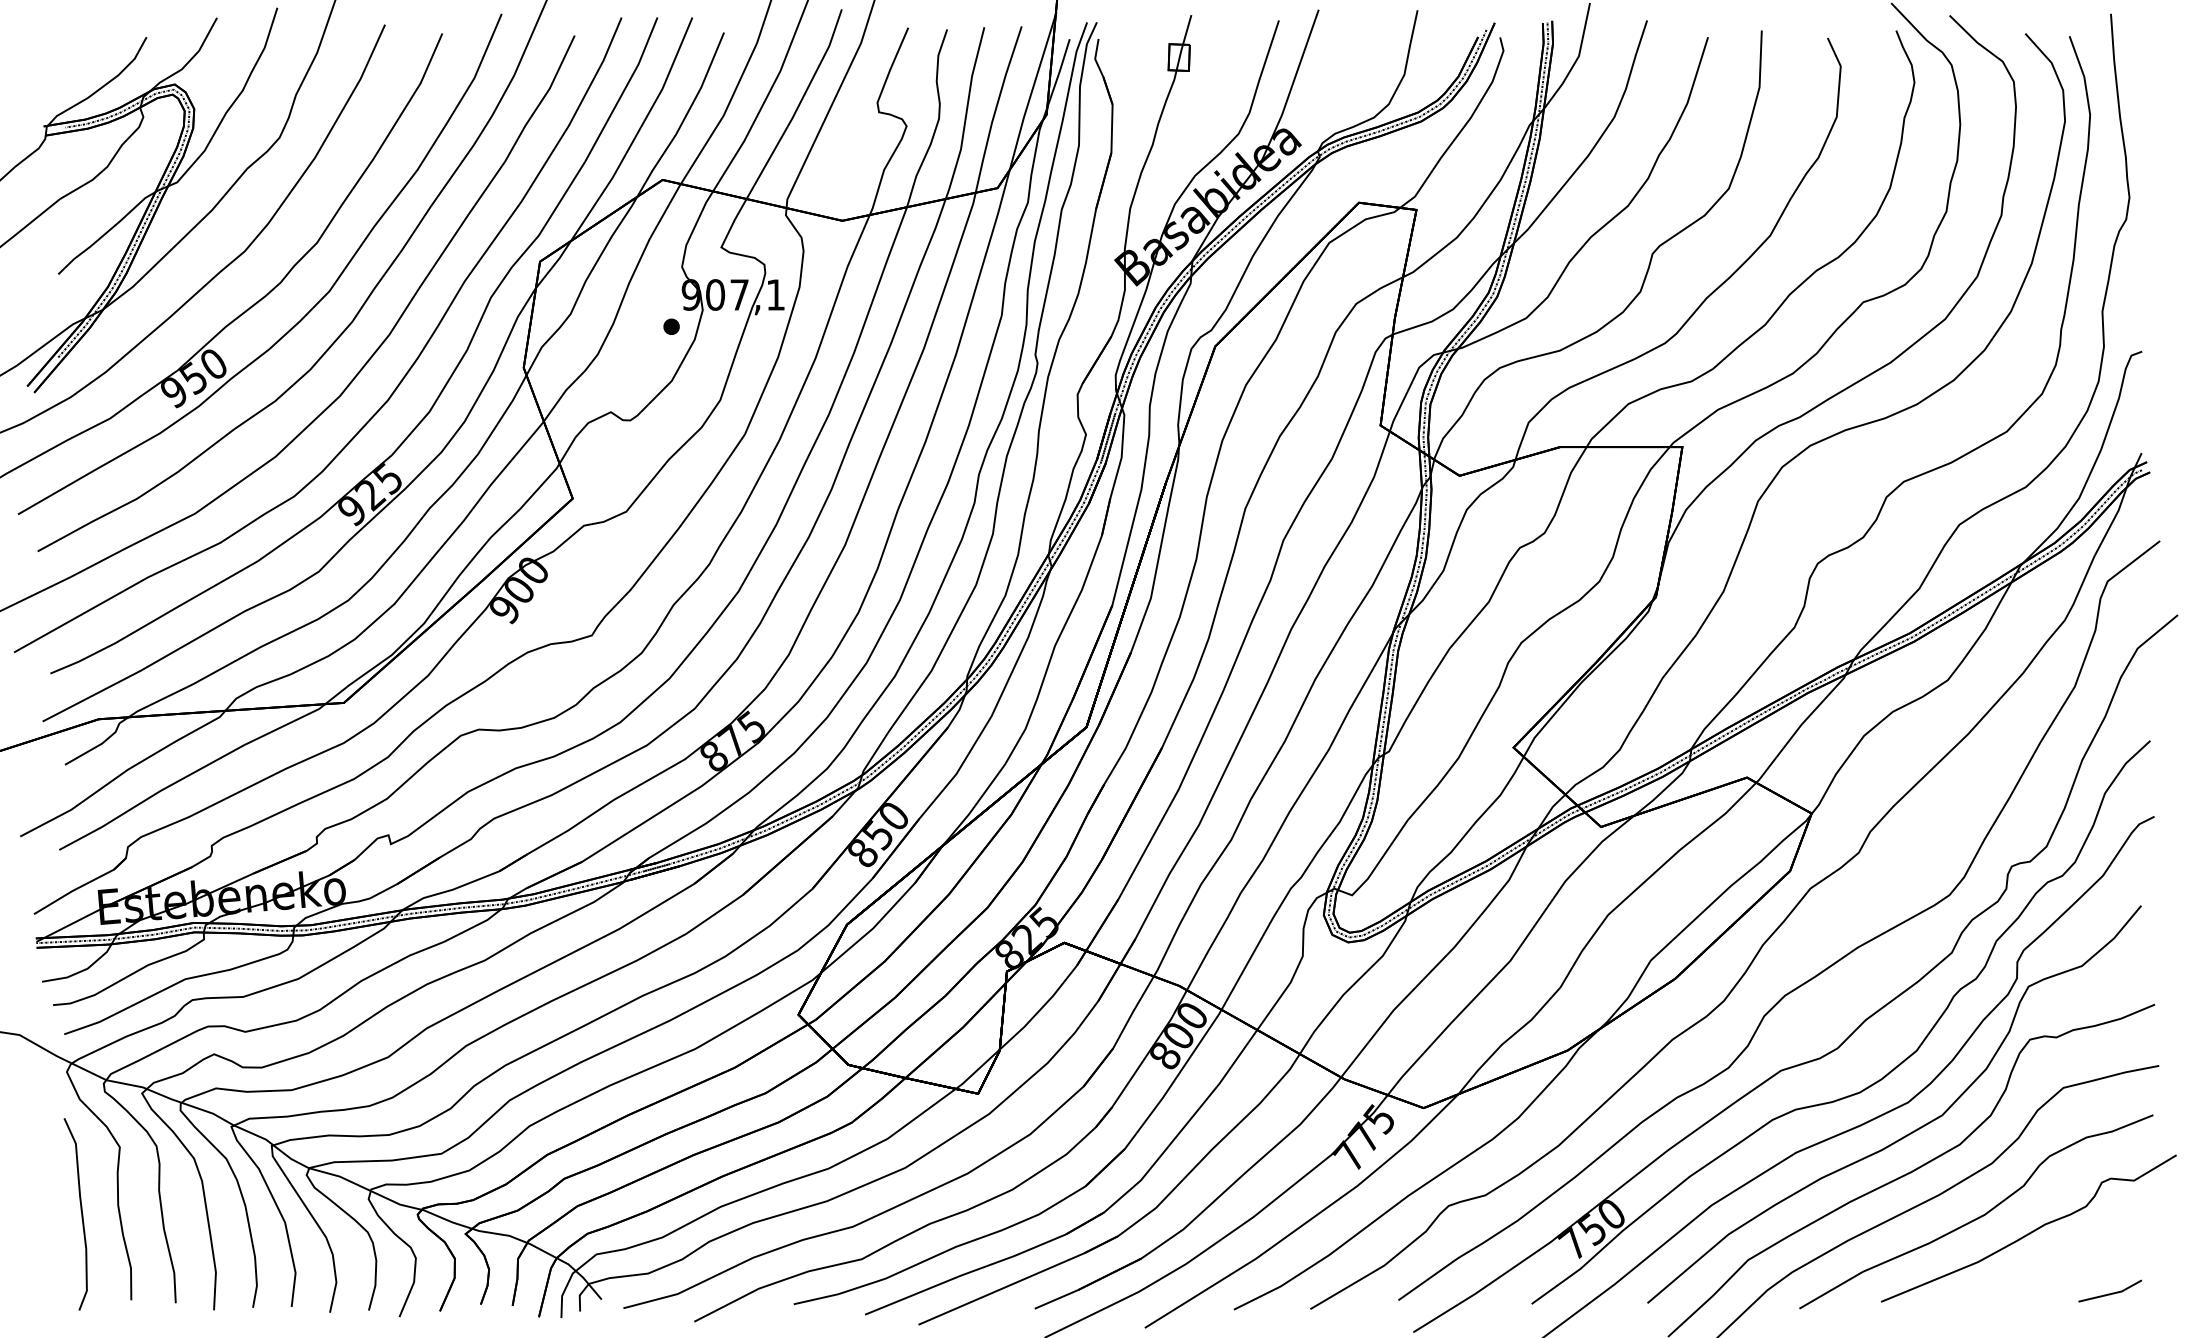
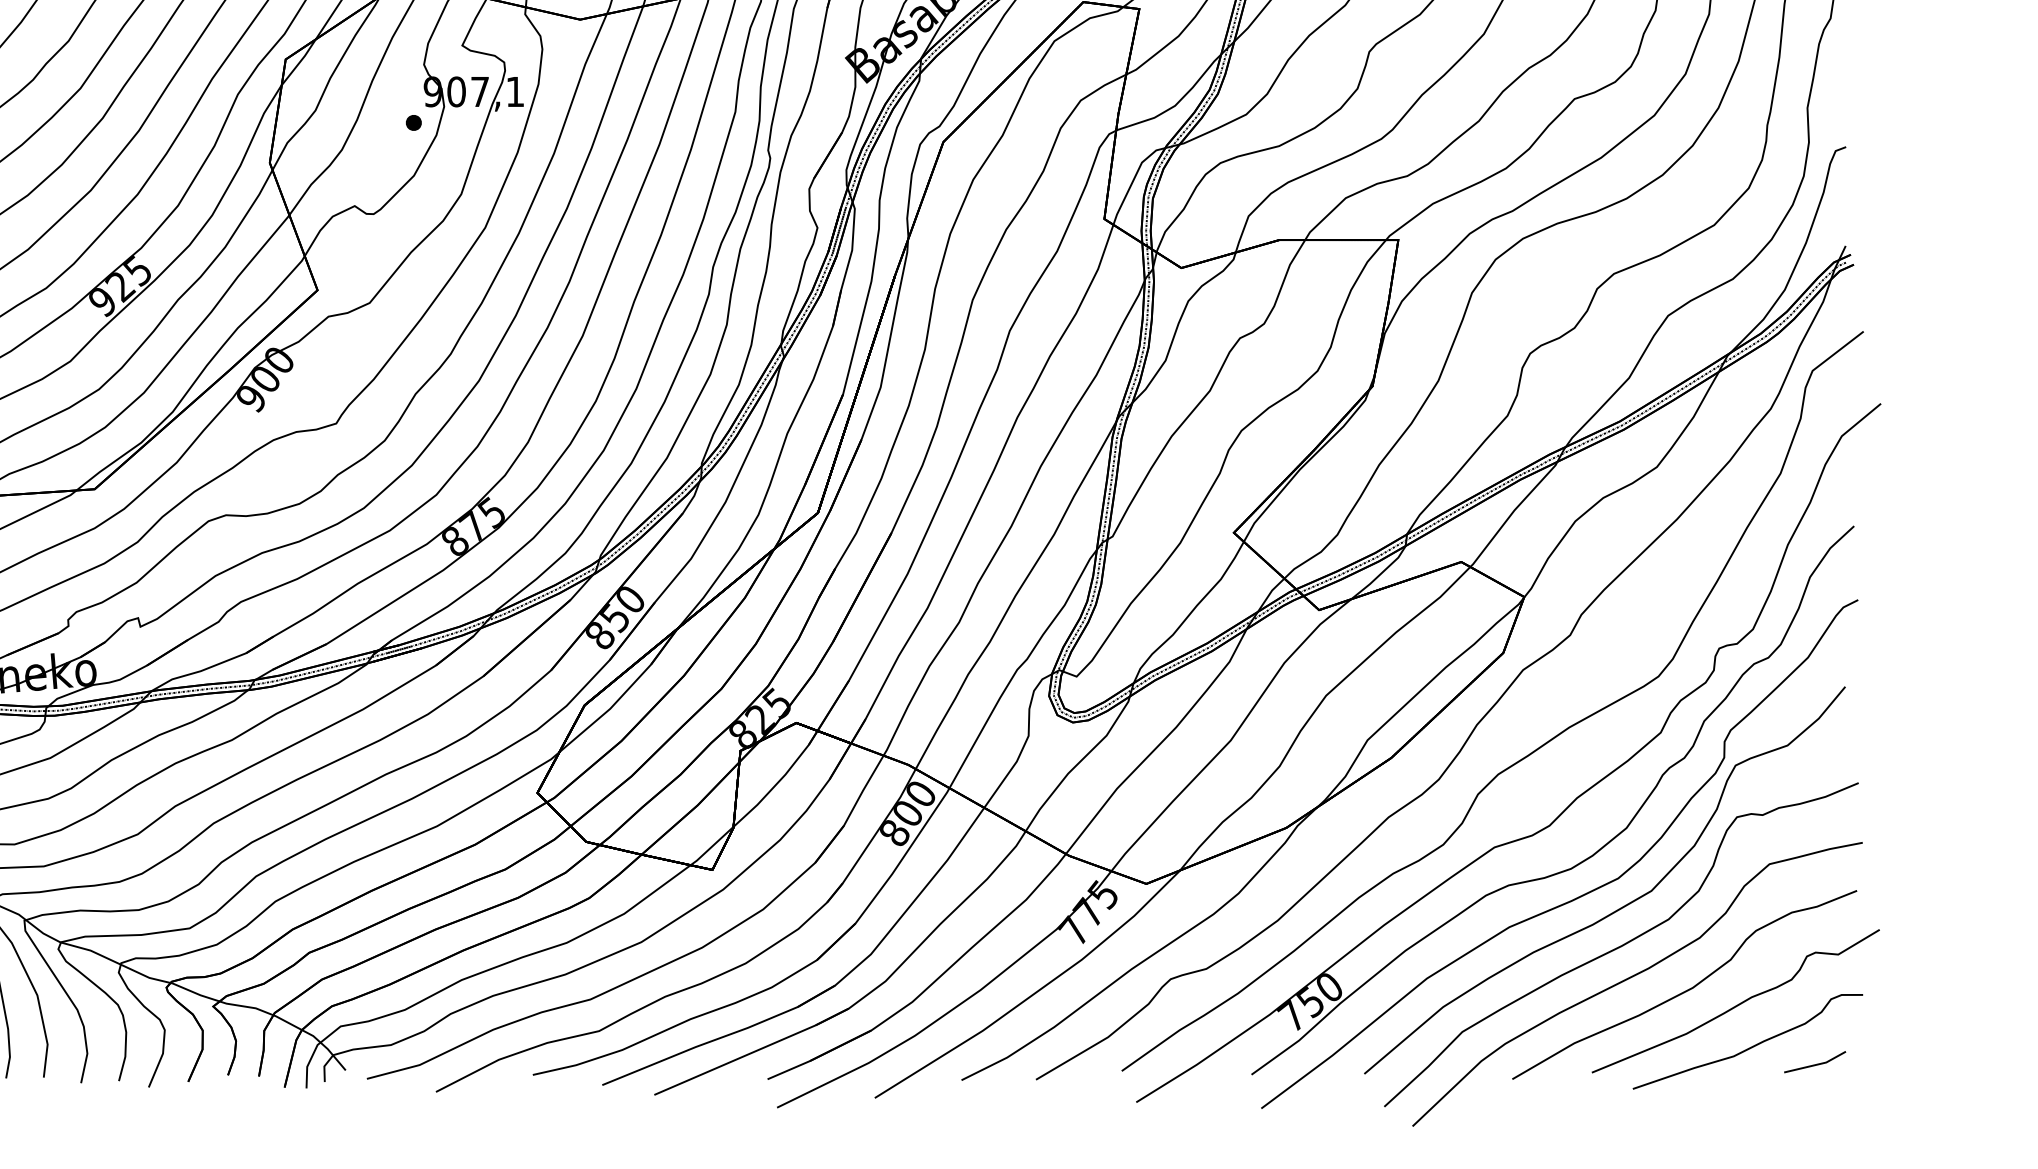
part: (2041, 1270) -> (1748, 1042), added

